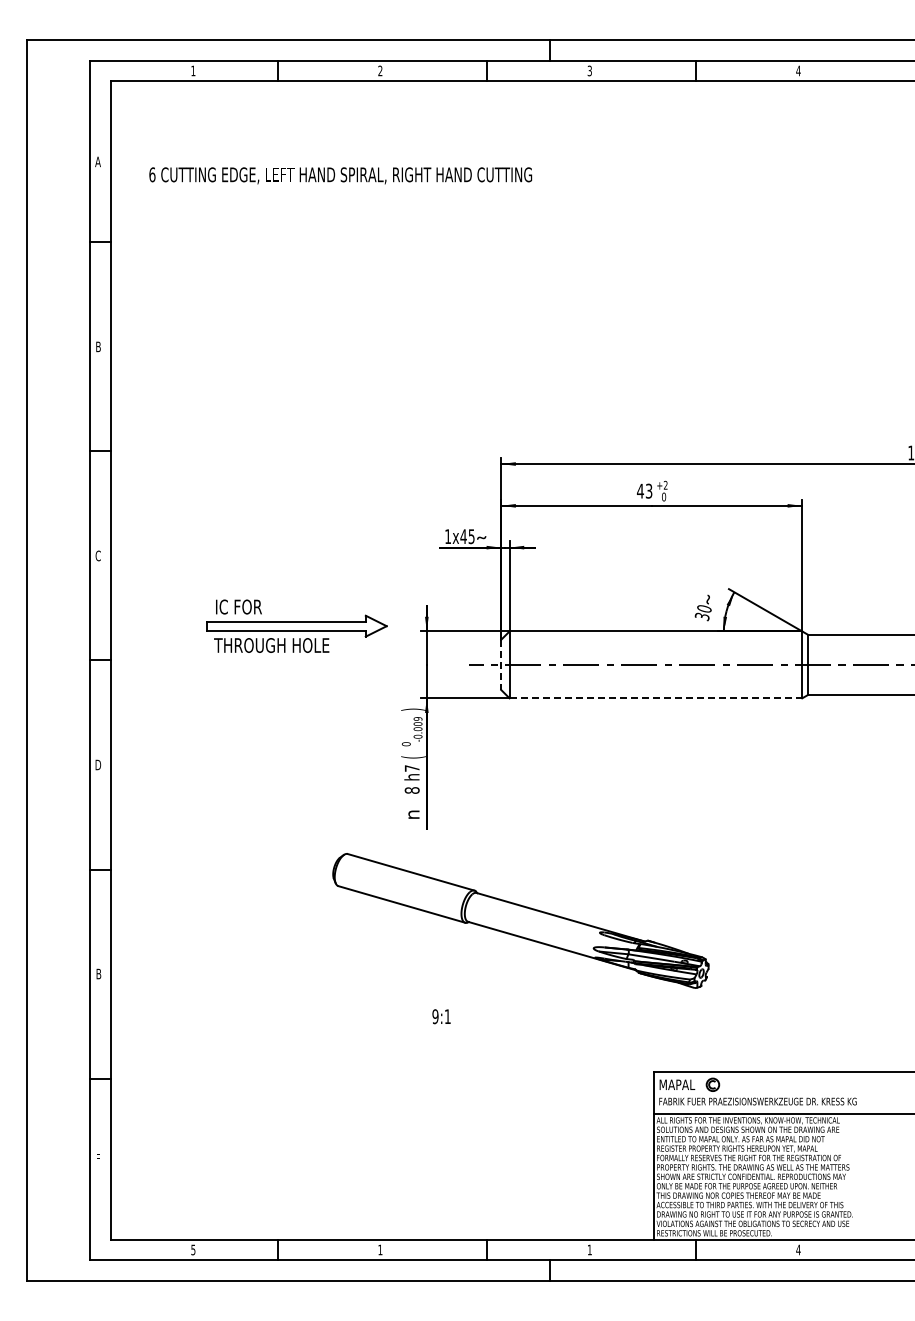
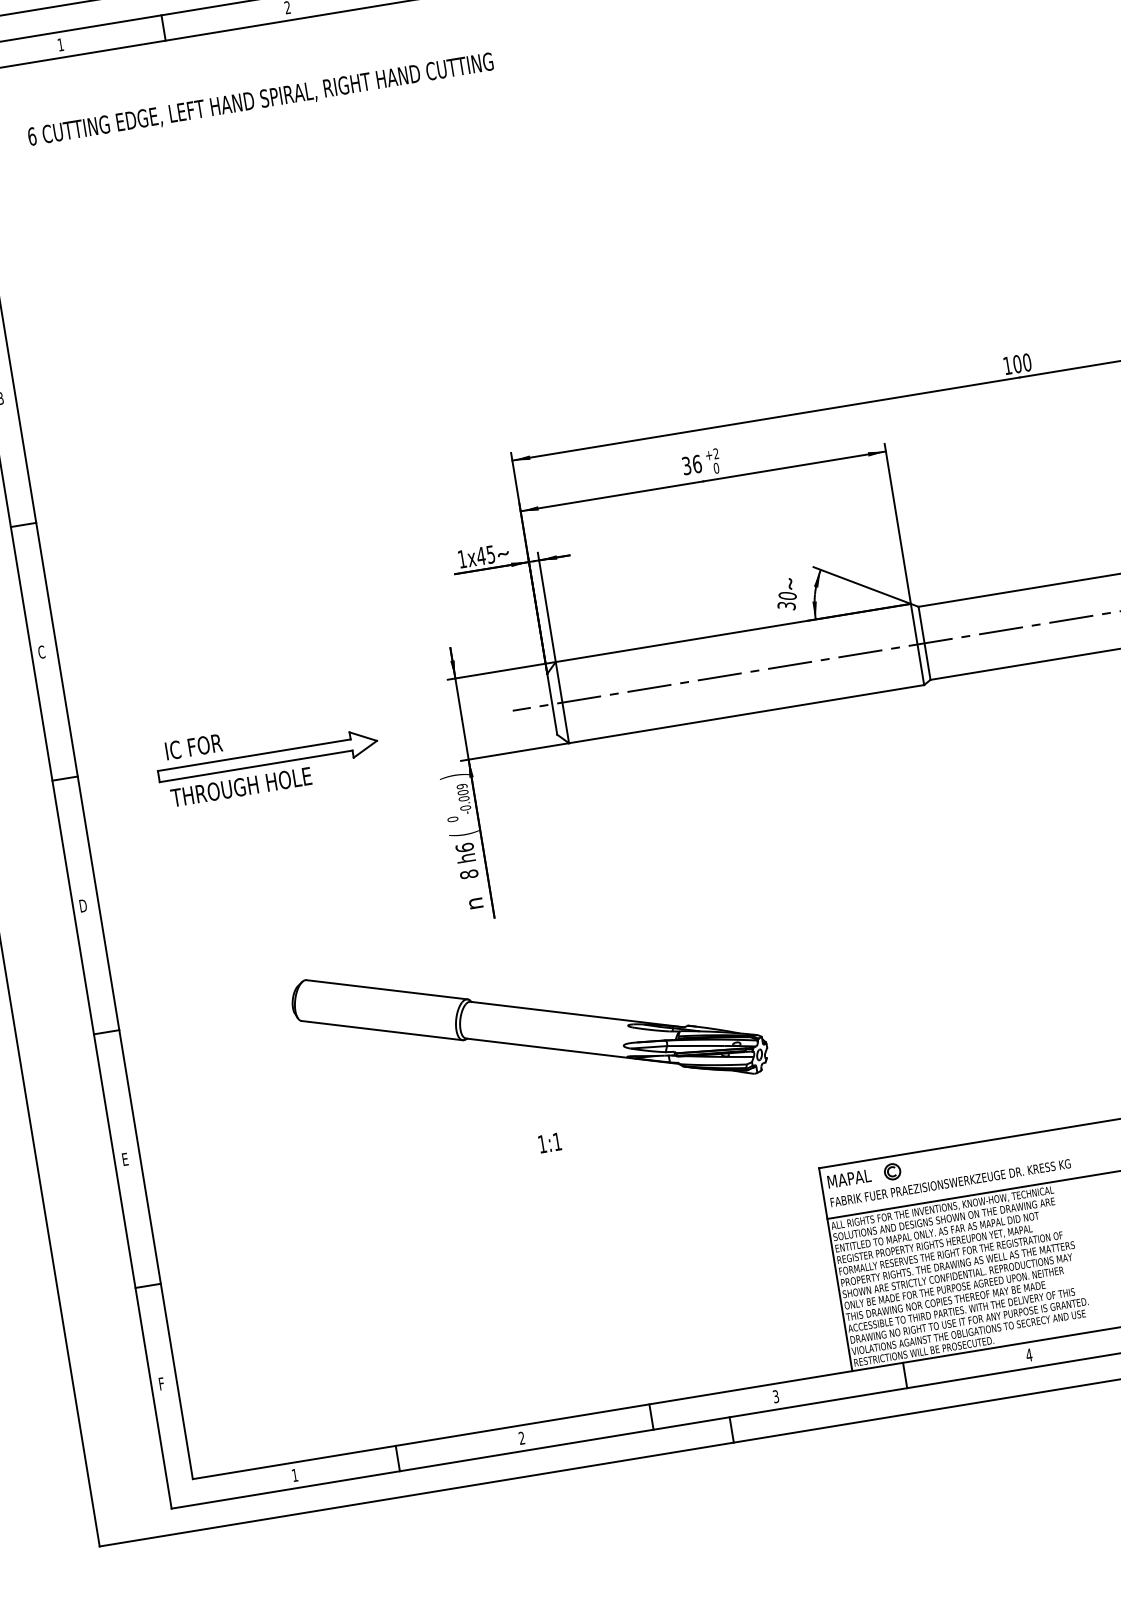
text: (340, 175) -> (260, 99), moved
text: (644, 490) -> (691, 464), 43 -> 36
part: (296, 625) -> (267, 757), moved
line: (501, 665) -> (552, 704), dashed -> solid
line: (656, 698) -> (747, 714), dashed -> solid
text: (411, 768) -> (463, 847), h7 -> h6
part: (520, 920) -> (529, 1026), moved
text: (98, 973) -> (124, 1158), B -> E
text: (435, 1016) -> (542, 1143), 9:1 -> 1:1
text: (193, 1249) -> (295, 1474), 5 -> 1
text: (380, 1249) -> (521, 1437), 1 -> 2
text: (589, 1249) -> (775, 1396), 1 -> 3

